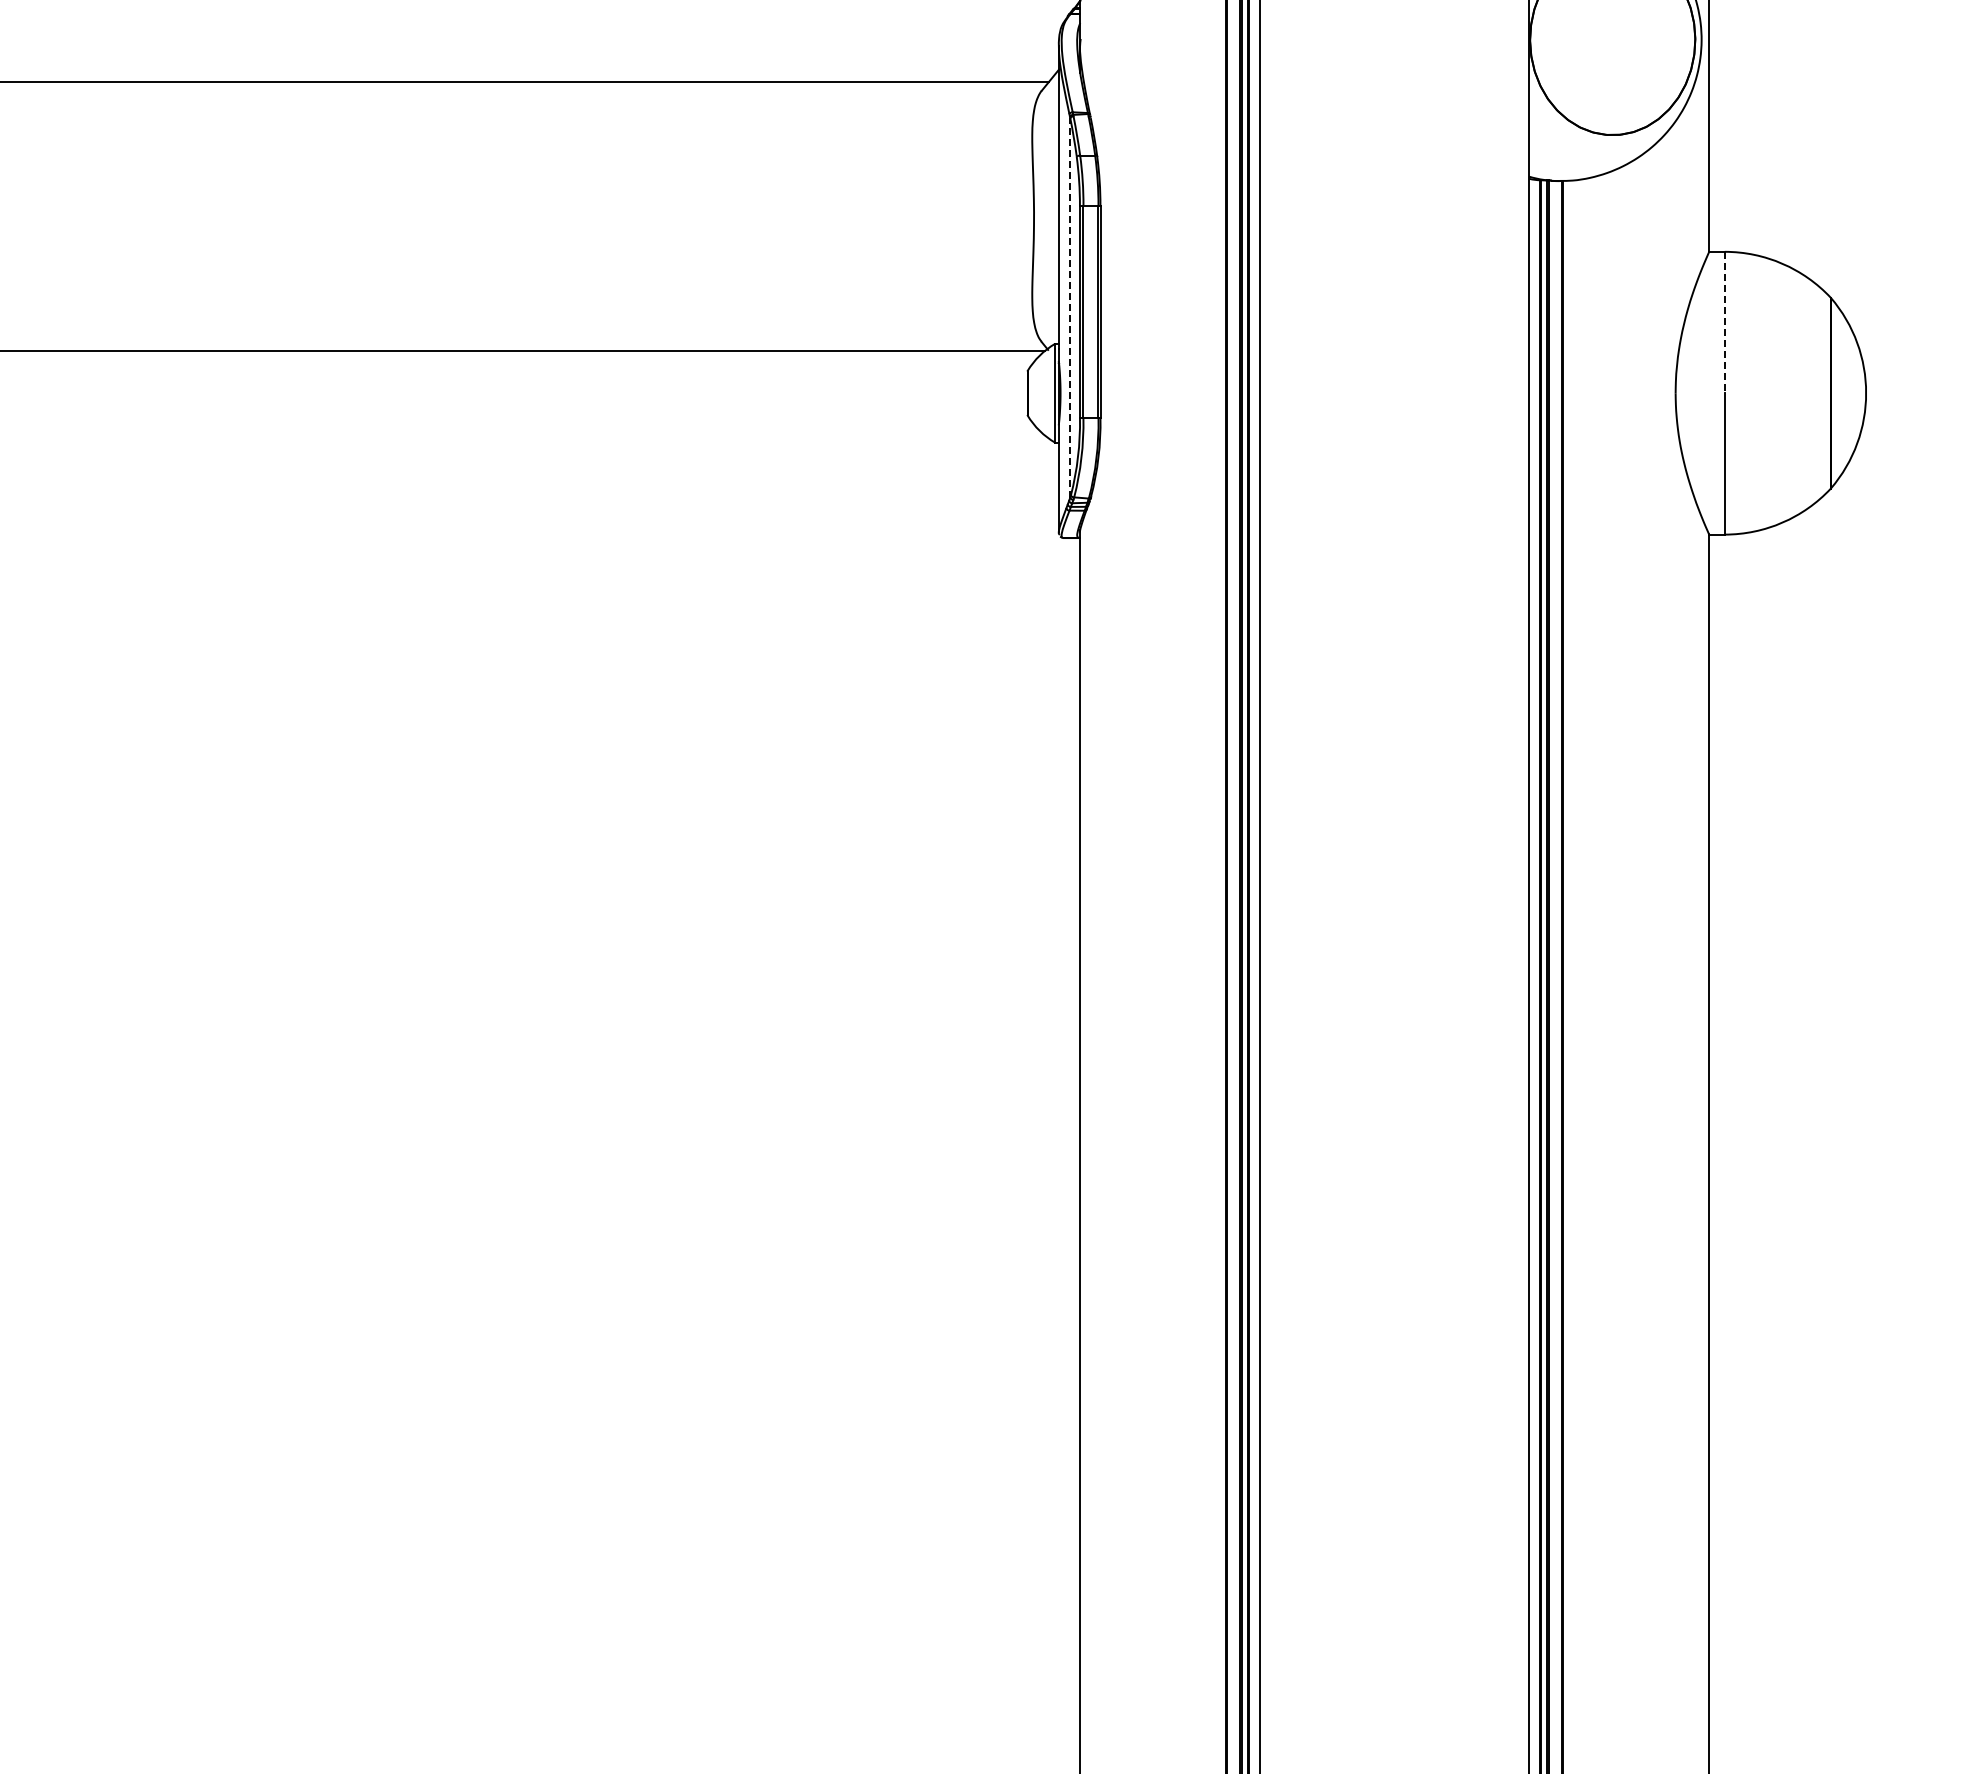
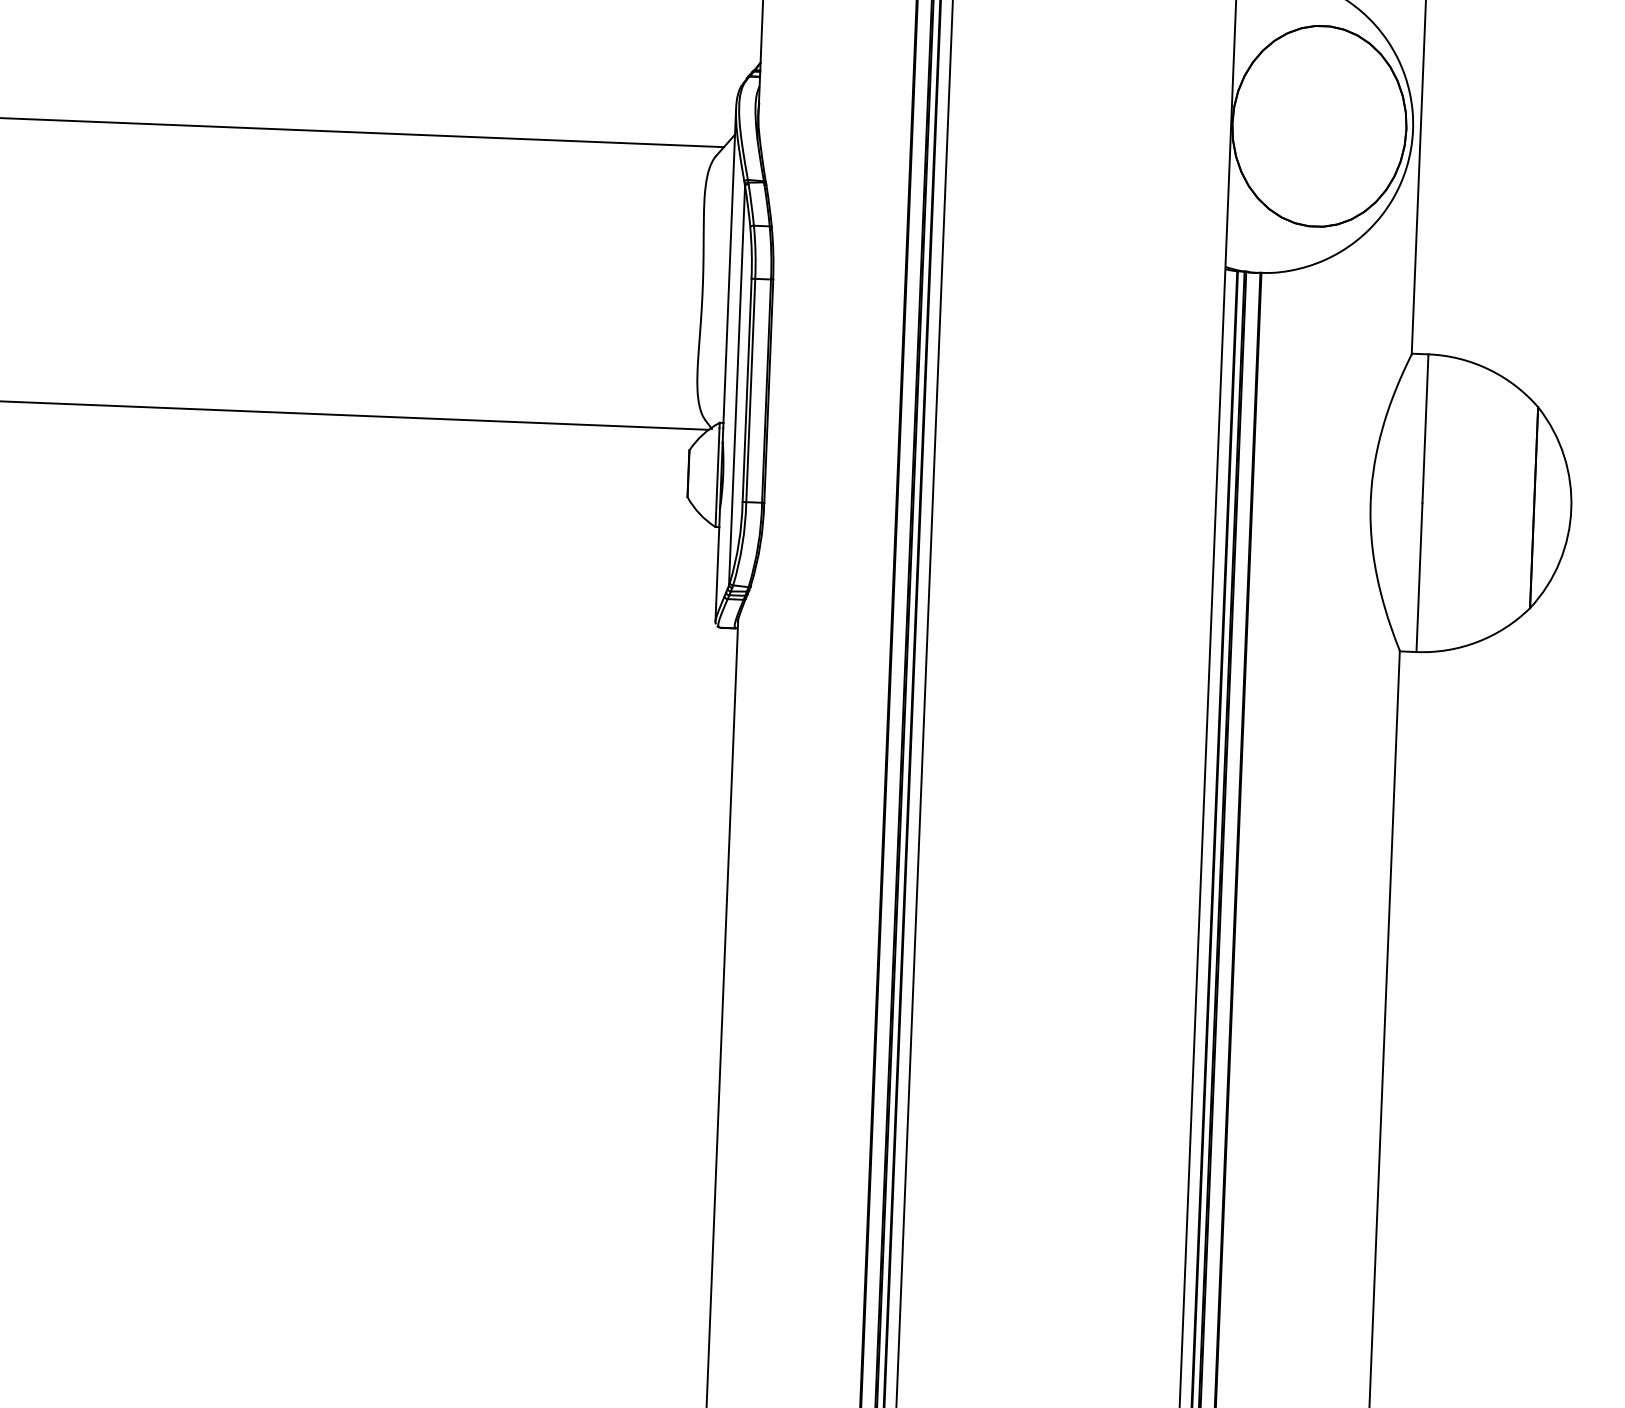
line: (1070, 307) -> (737, 385), dashed -> solid
line: (1724, 322) -> (1425, 428), dashed -> solid

